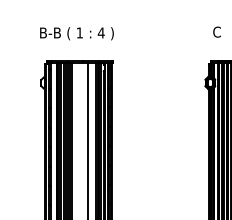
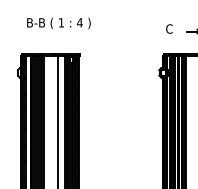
text: (76, 33) -> (58, 23), moved

